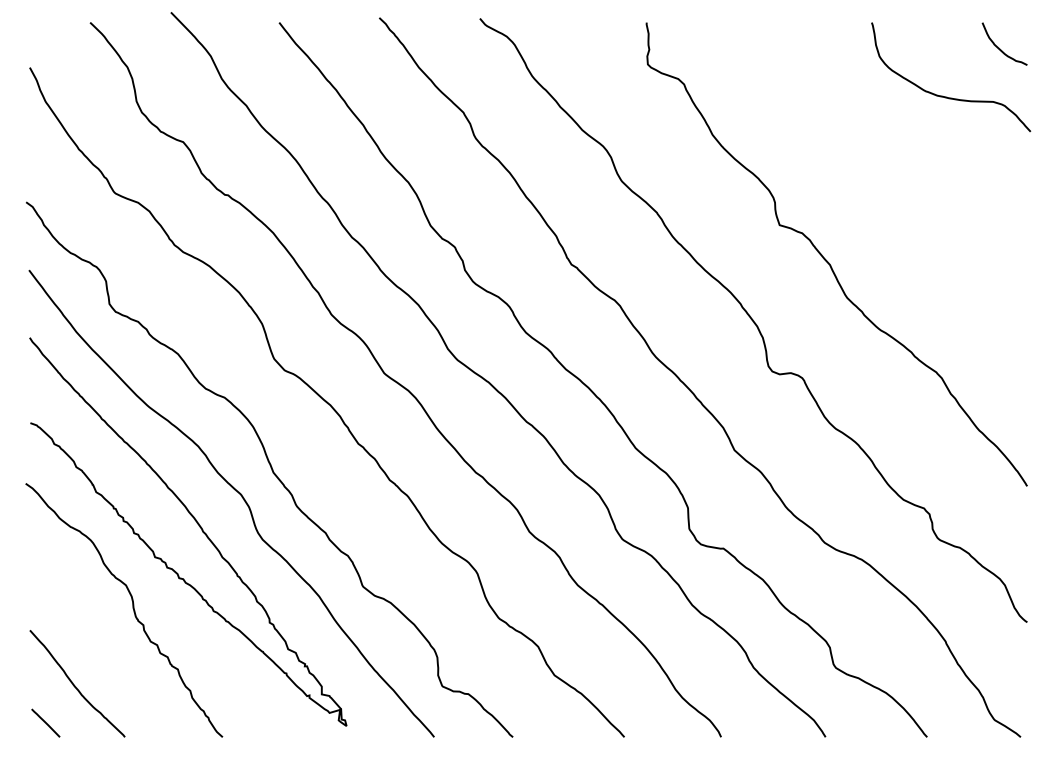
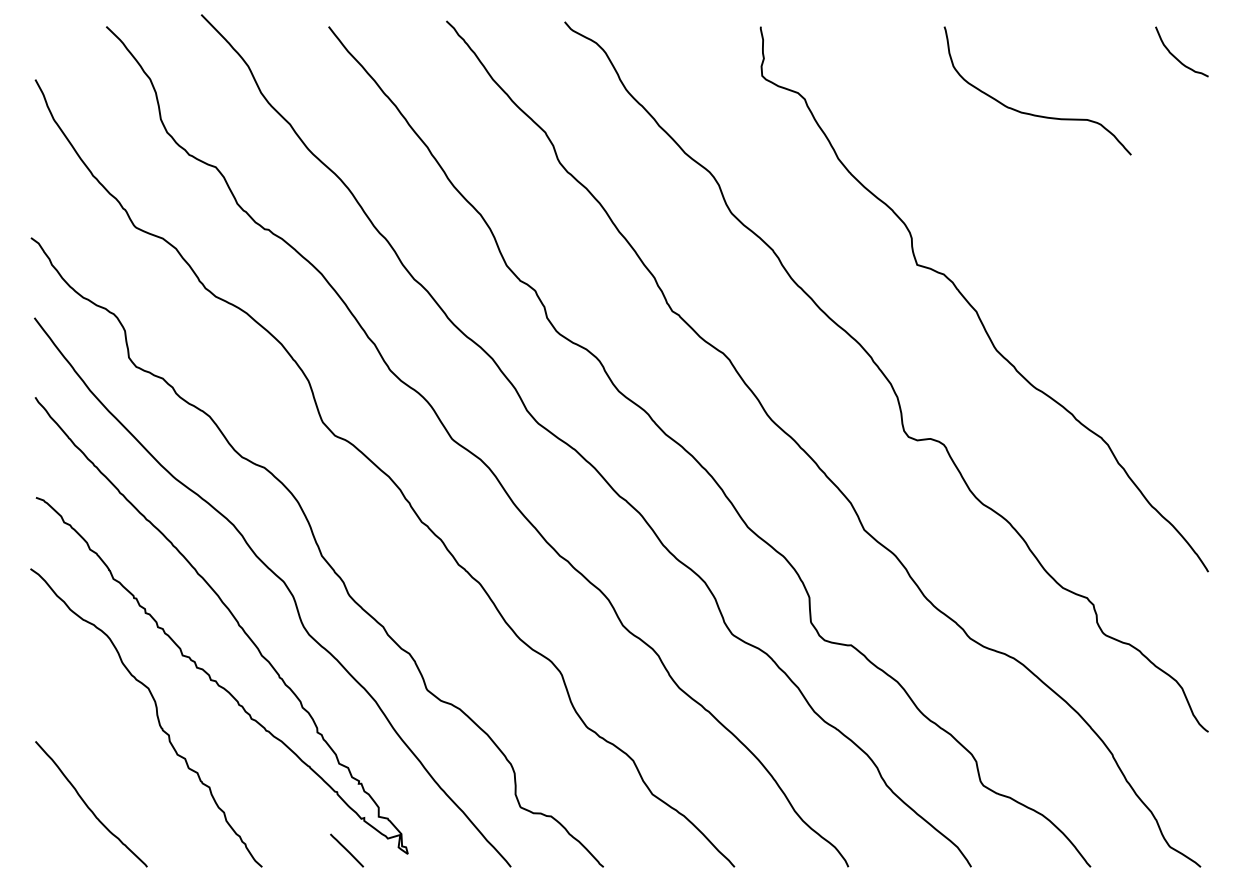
curve: (946, 96) -> (1032, 113), moved
line: (45, 722) -> (346, 849), moved

